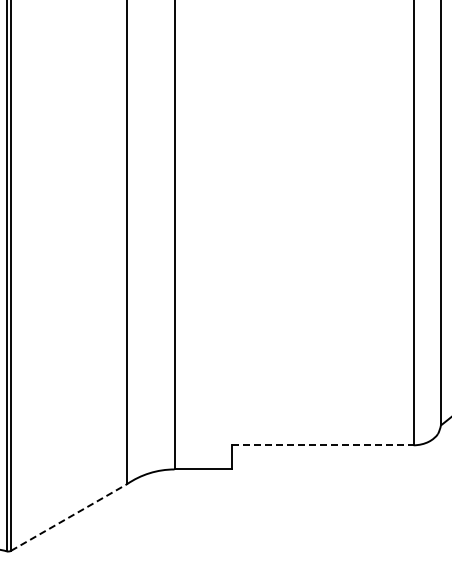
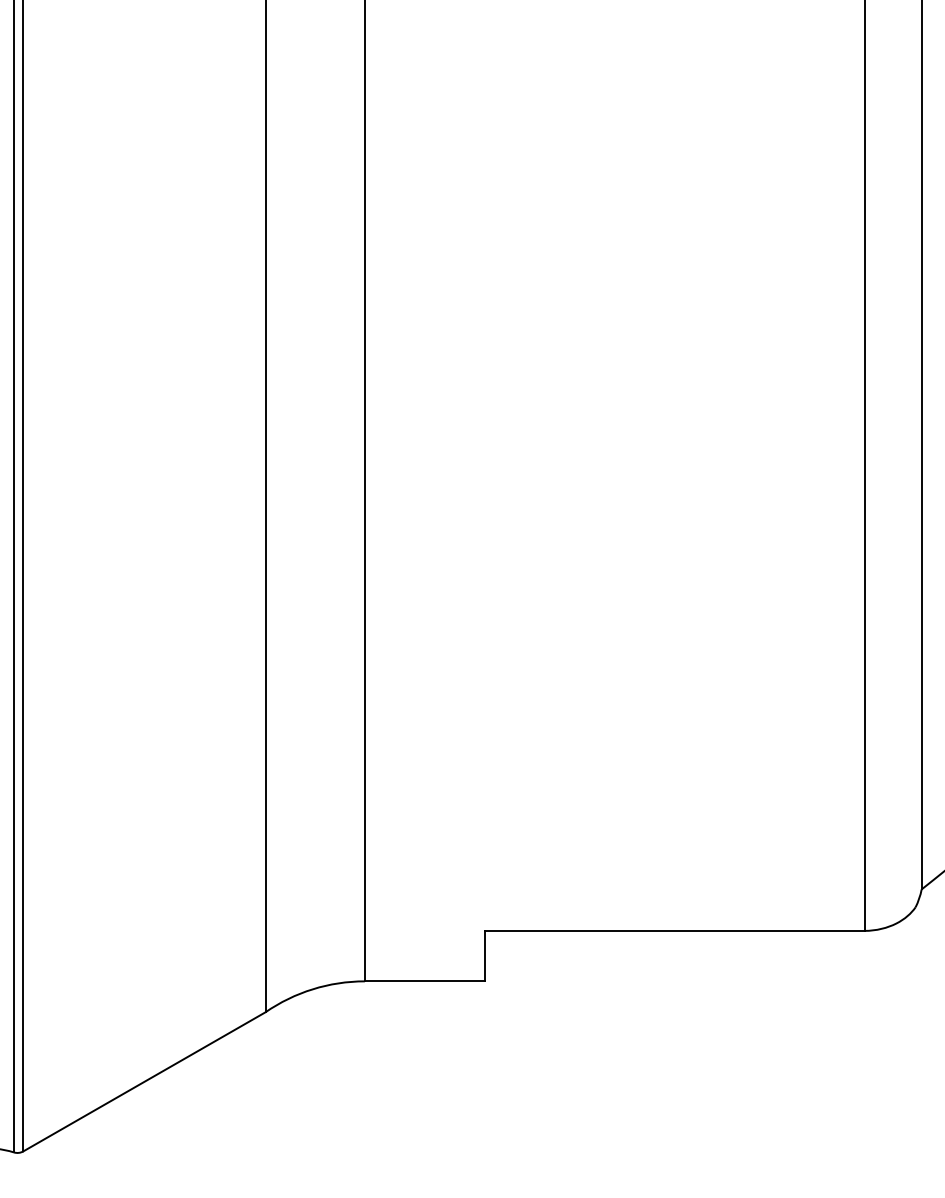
line: (322, 445) -> (674, 931), dashed -> solid
line: (69, 517) -> (145, 1081), dashed -> solid

